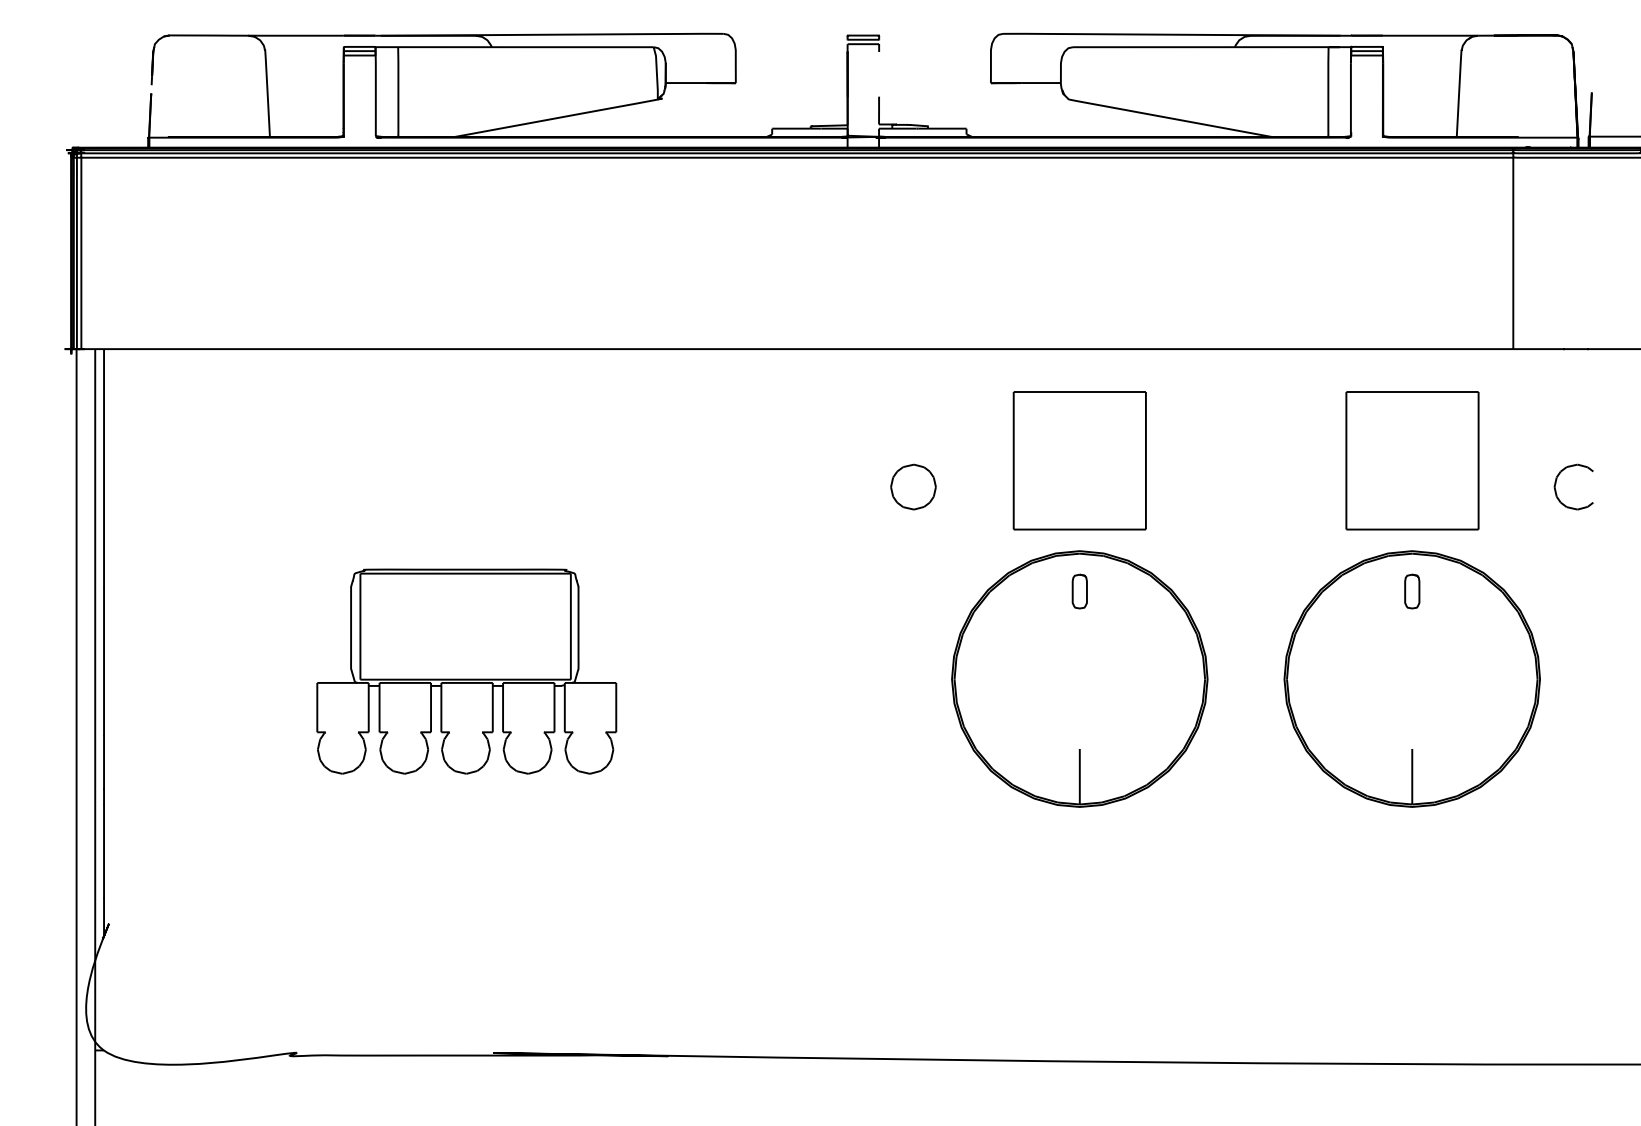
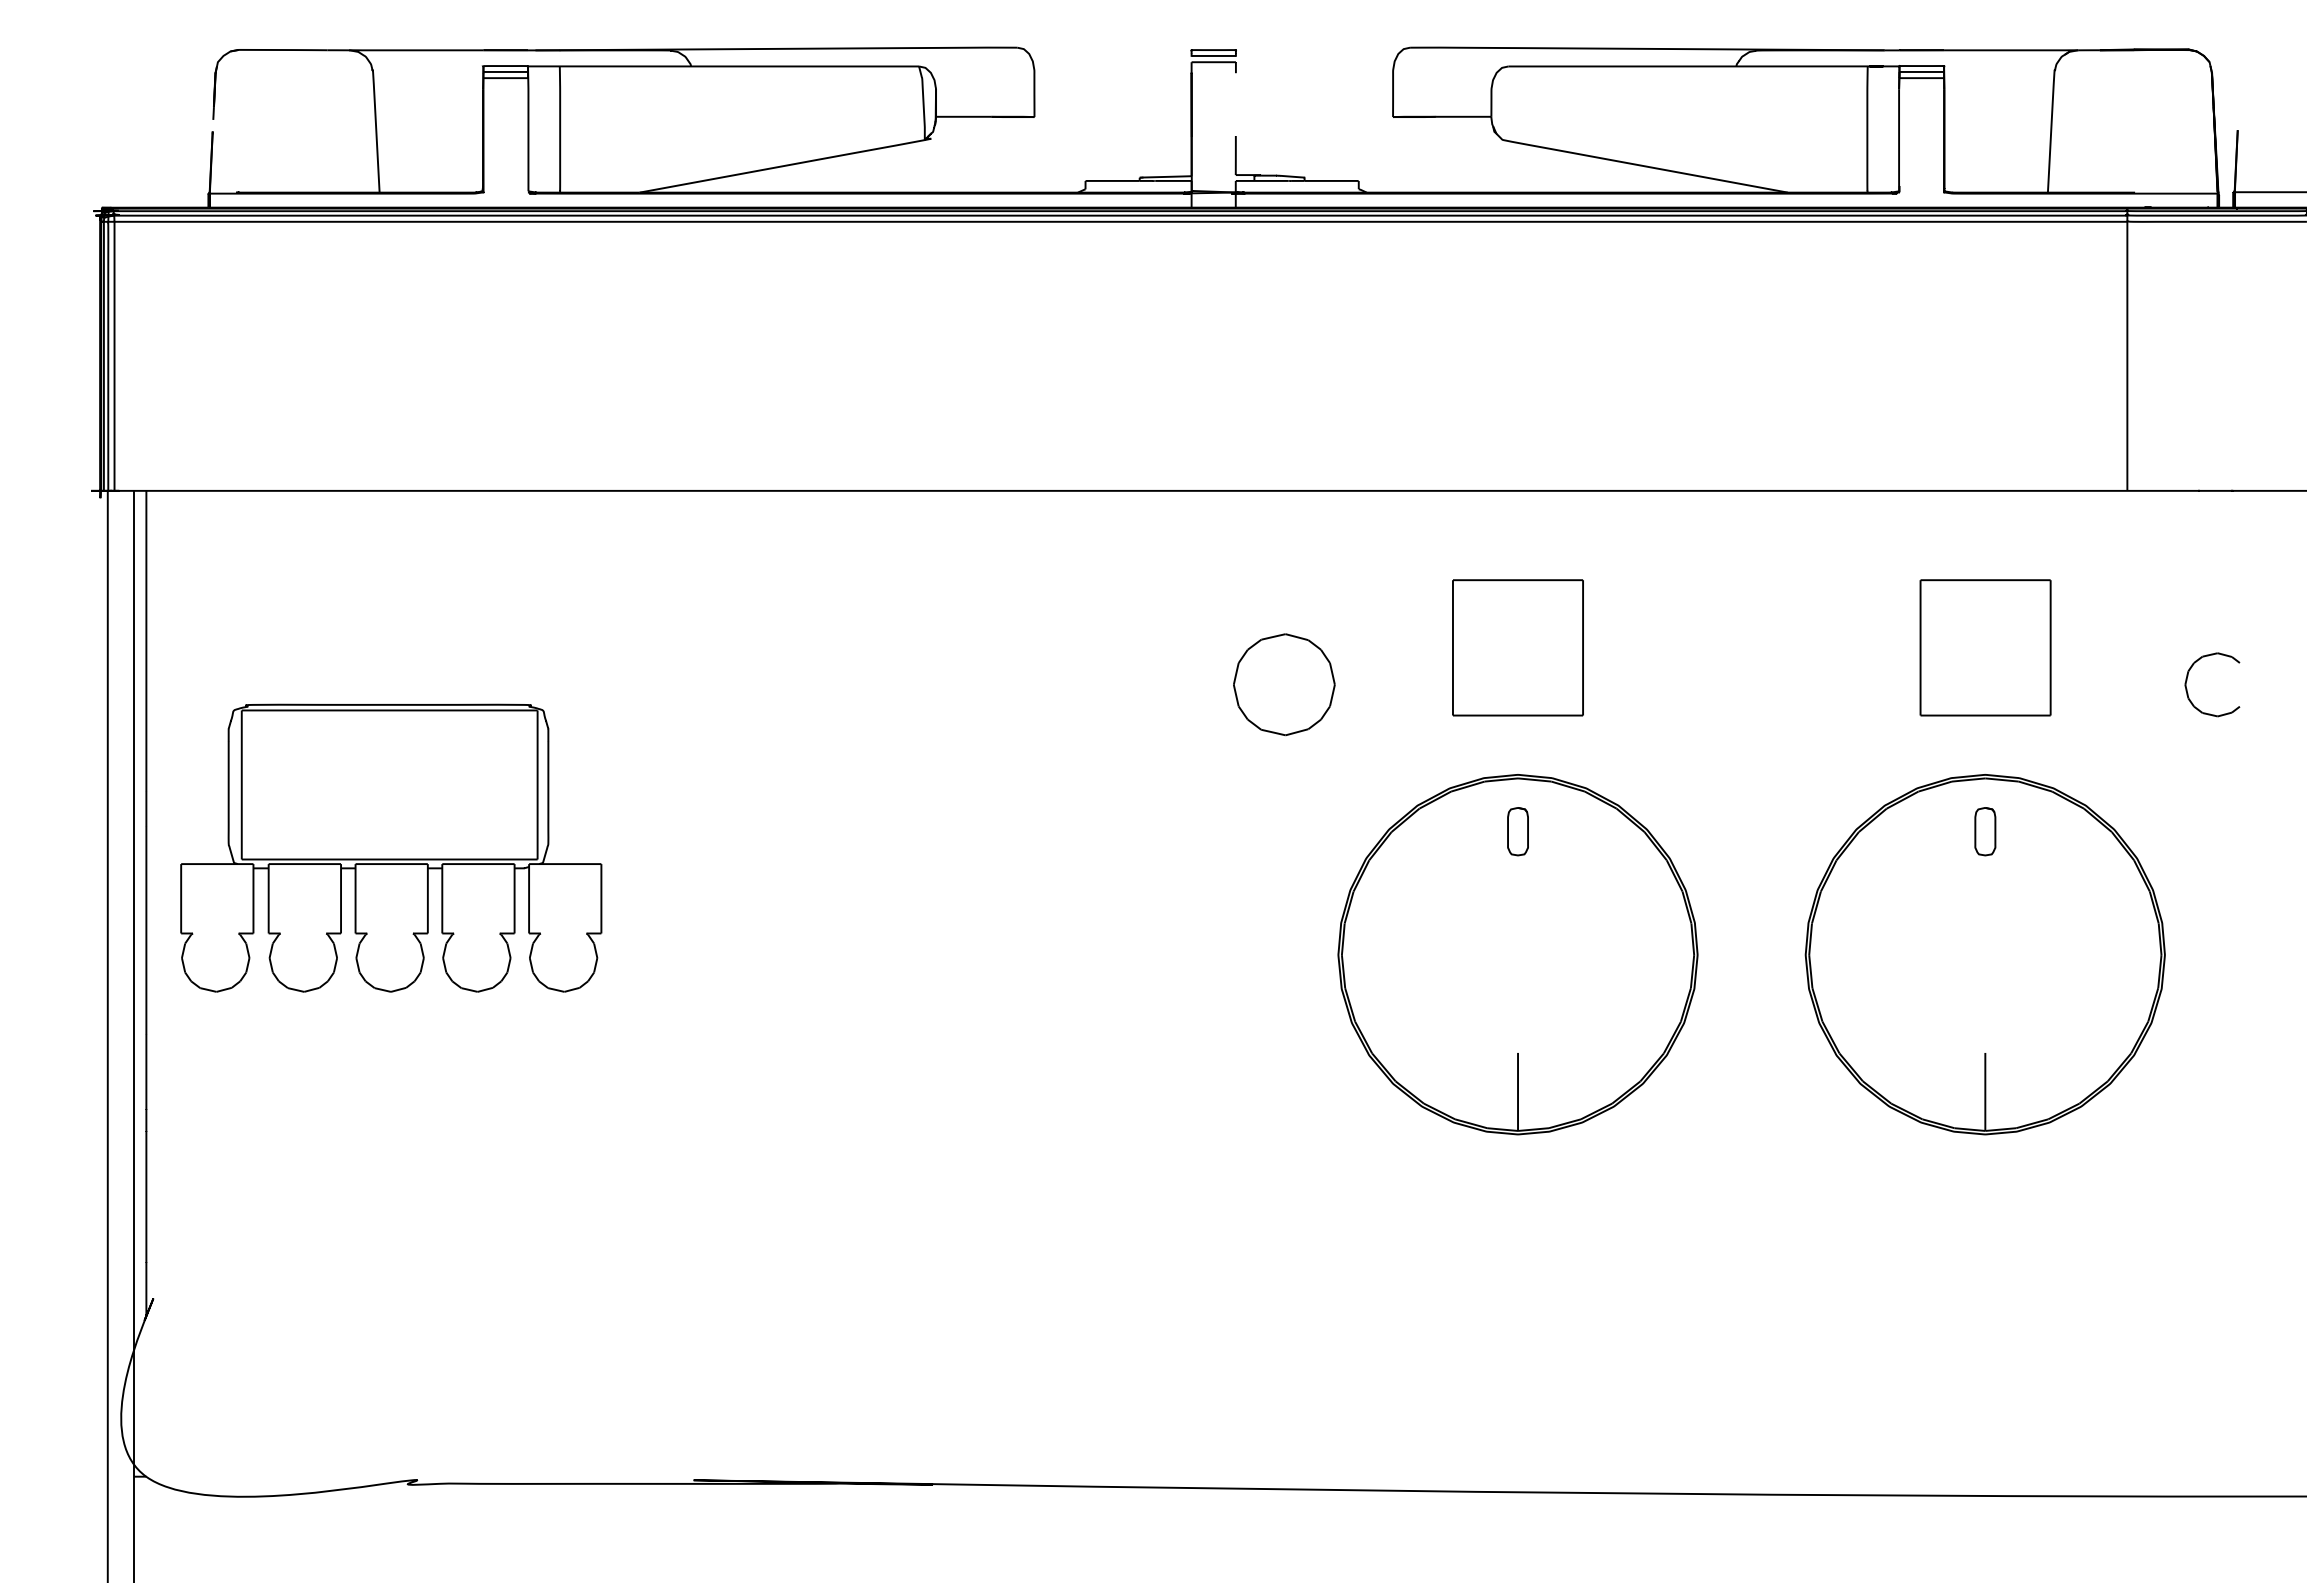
part: (1079, 460) -> (1517, 647), size x0.7
part: (1412, 460) -> (1985, 647), size x0.7
part: (912, 486) -> (1283, 684), size x1.6
part: (466, 671) -> (391, 847), moved

